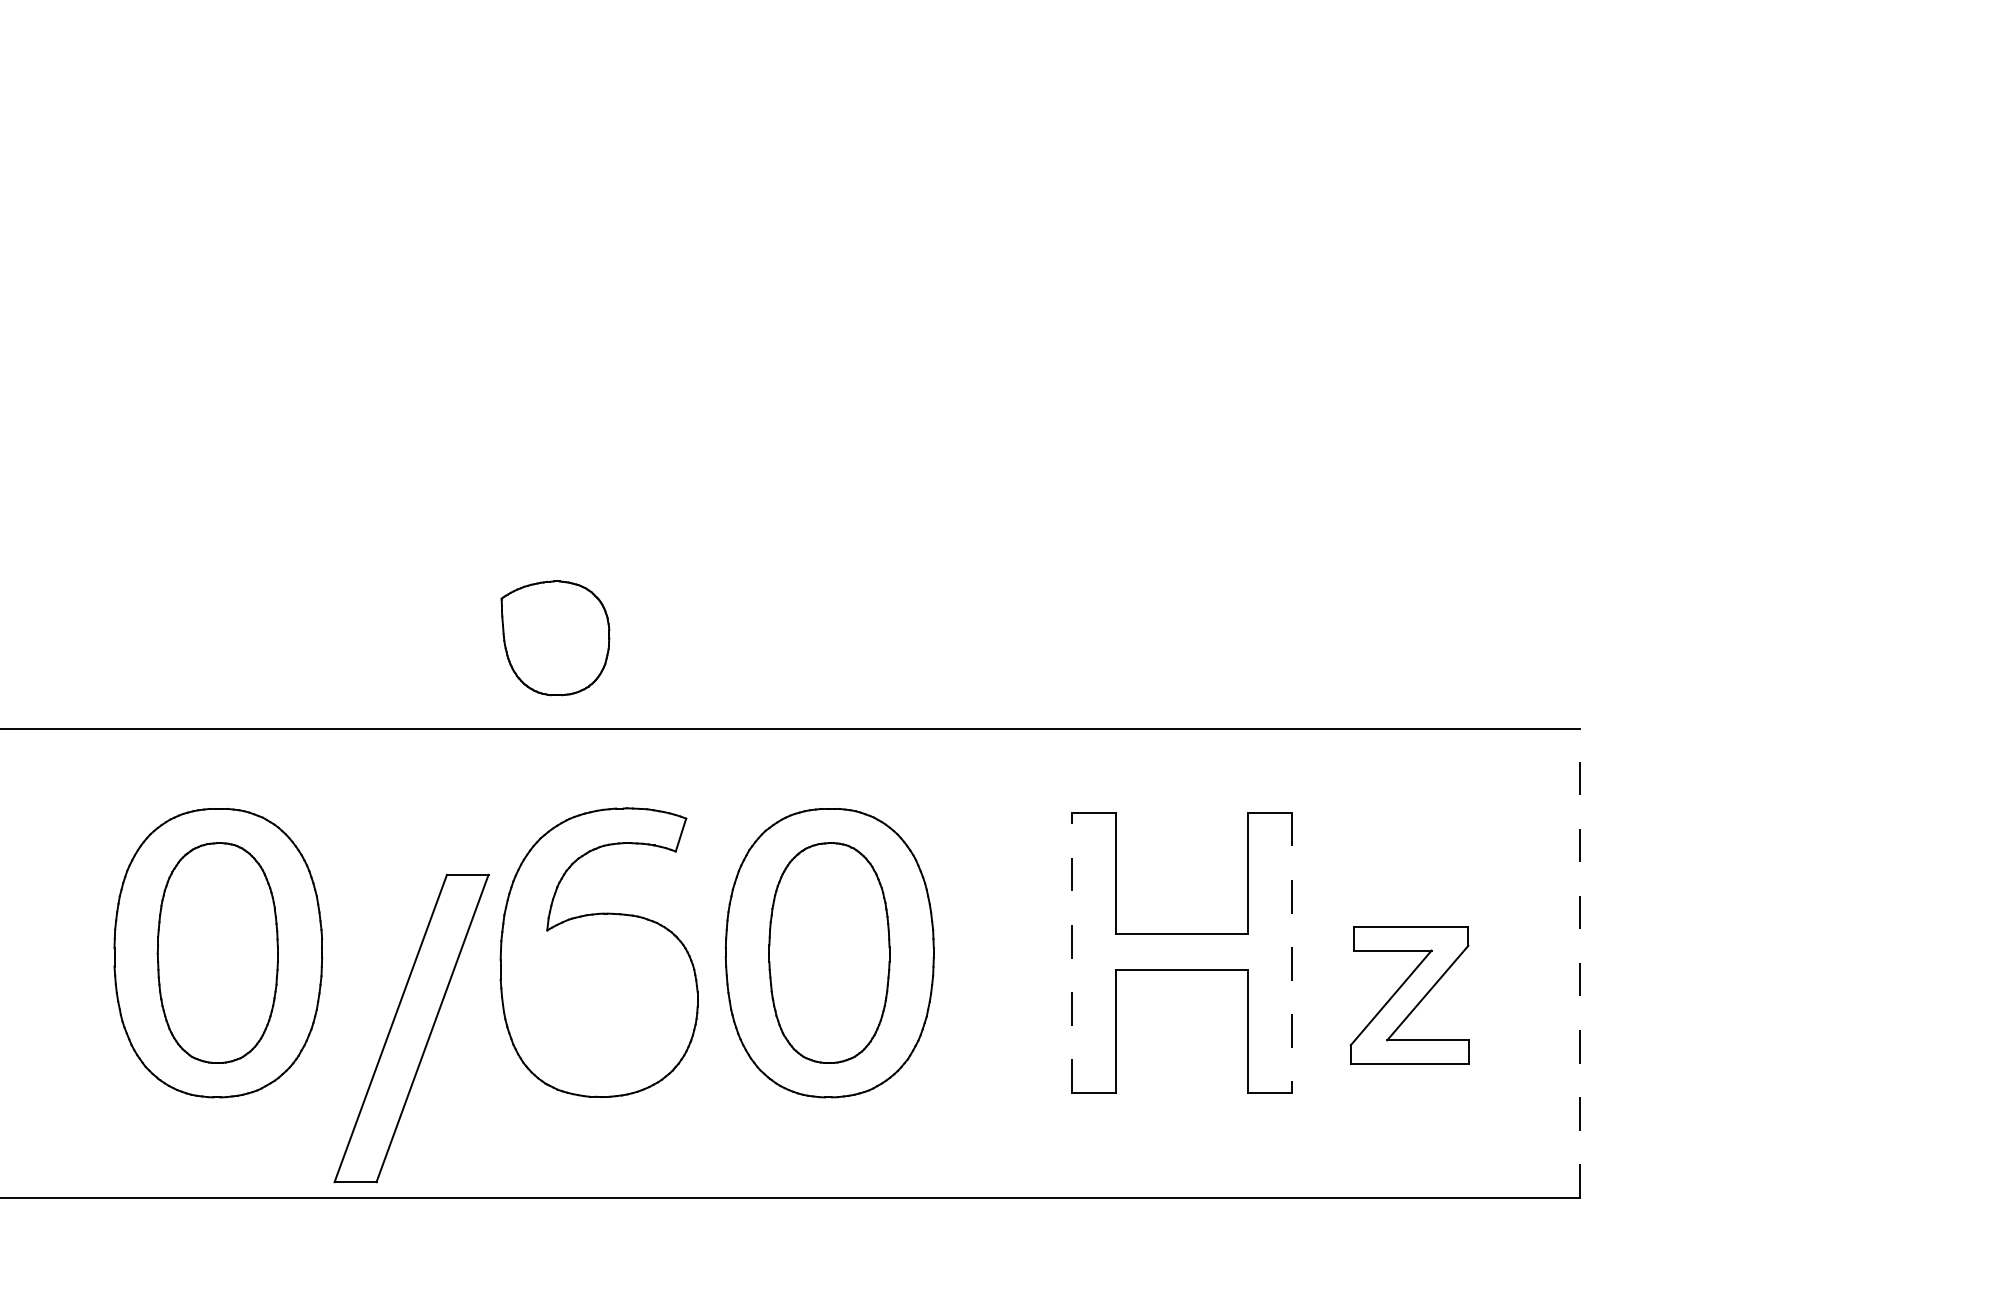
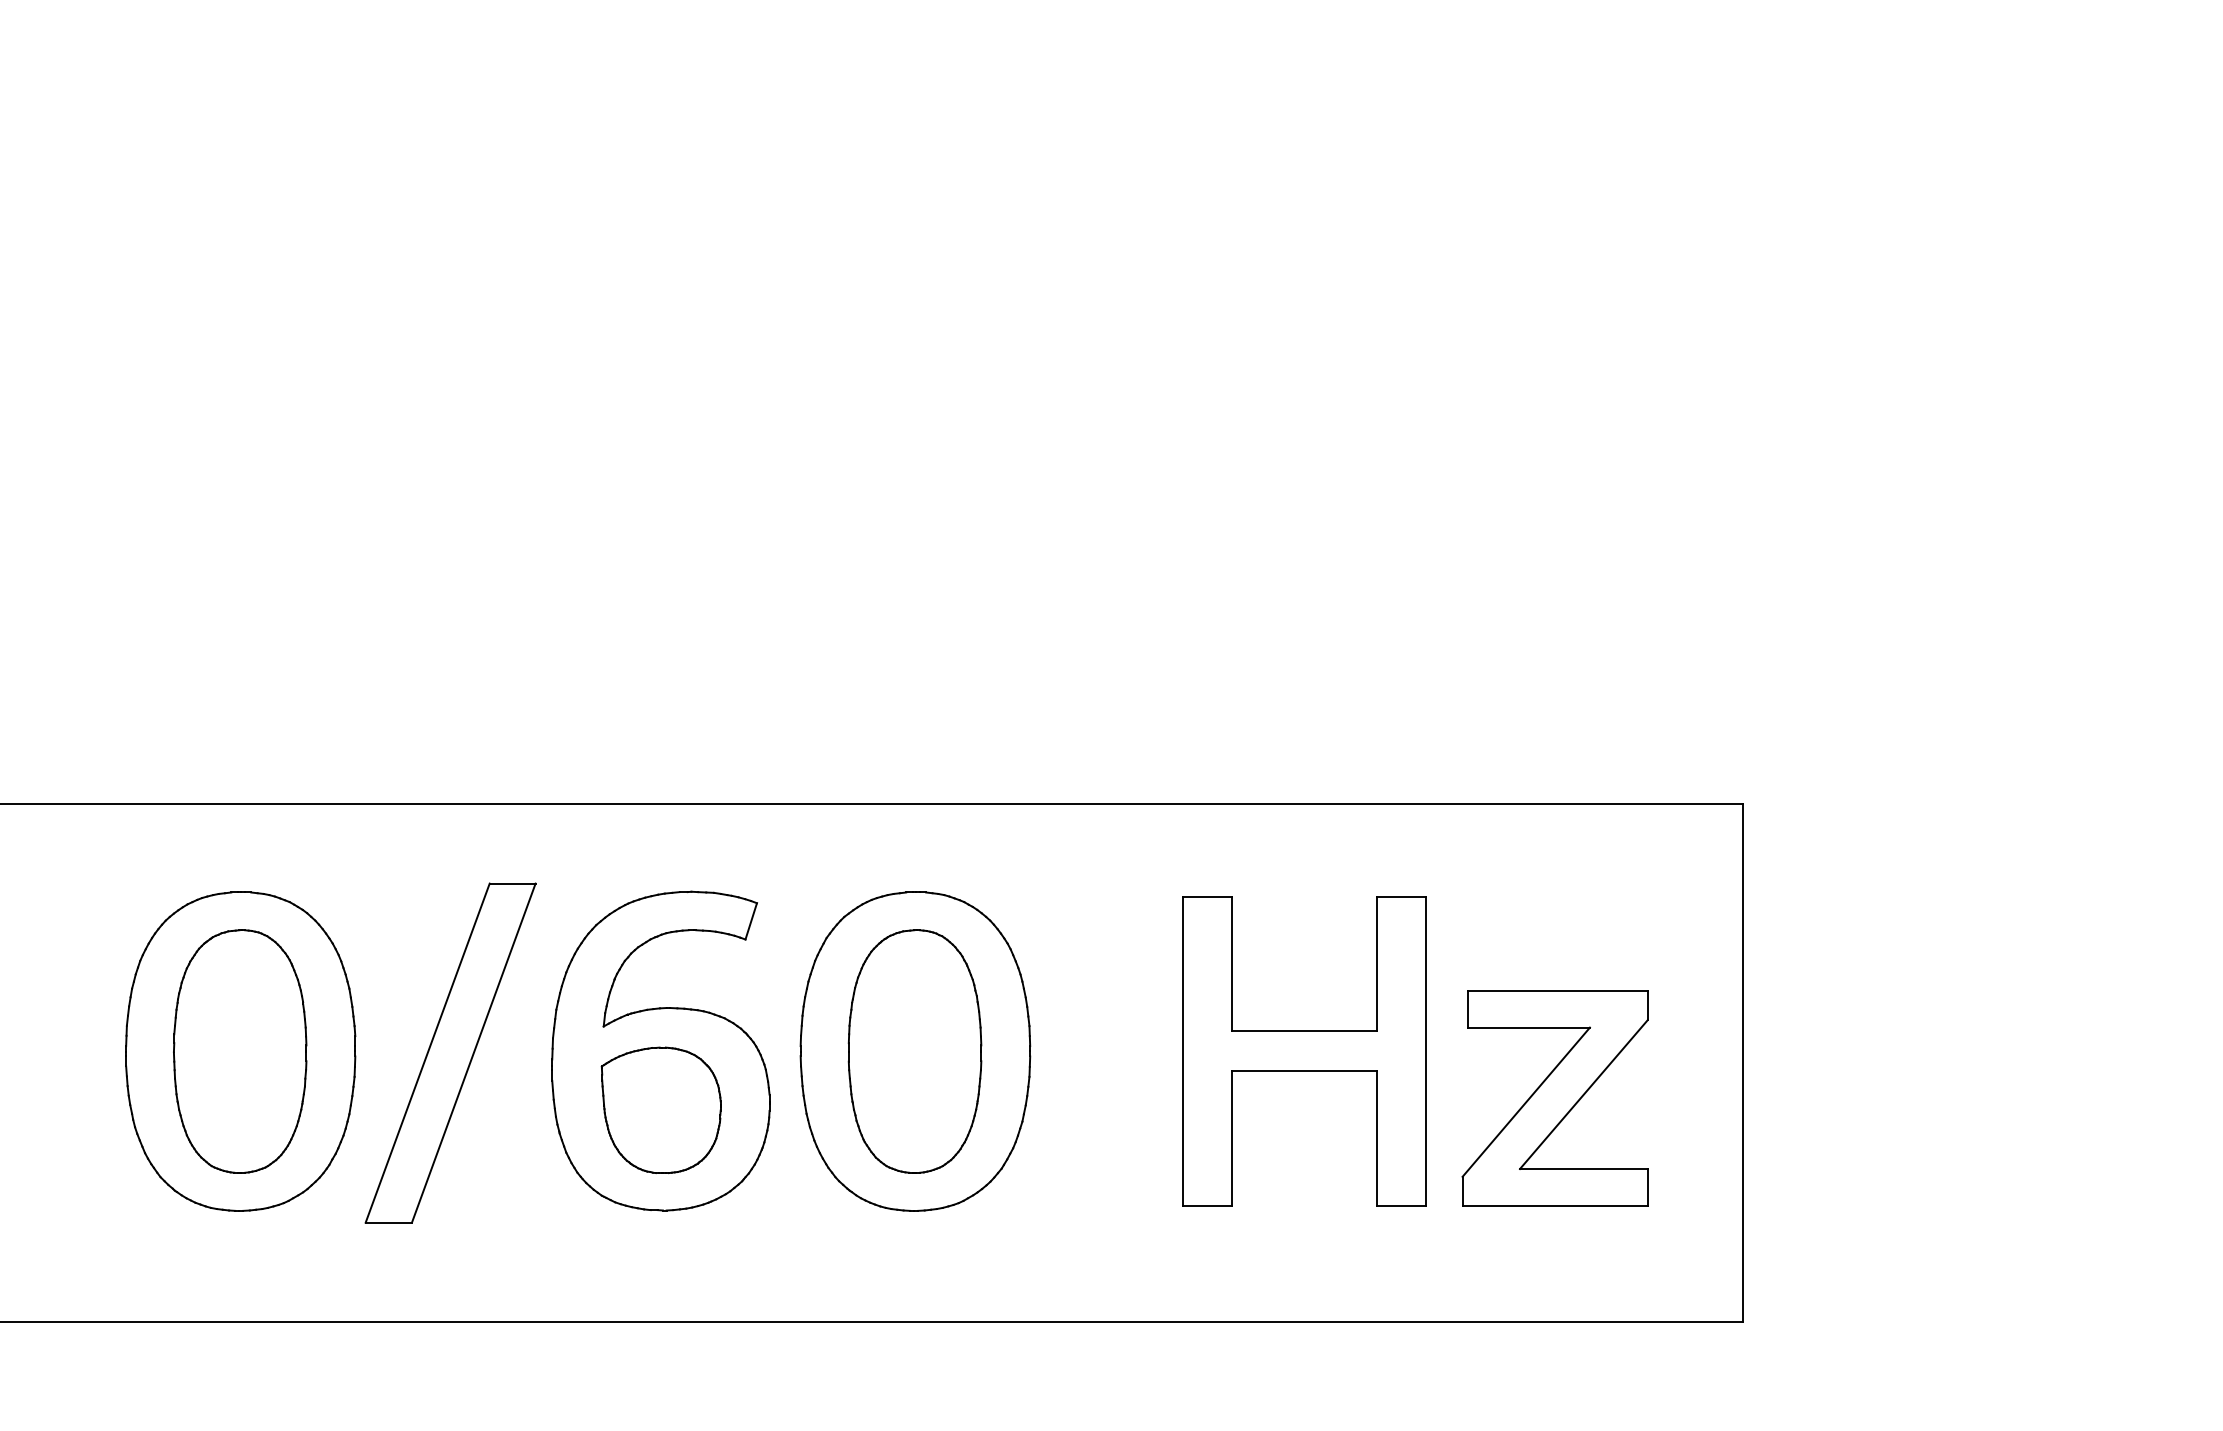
part: (555, 638) -> (661, 1110), moved
line: (1072, 952) -> (1183, 1050), dashed -> solid
line: (1292, 952) -> (1425, 1050), dashed -> solid
line: (1580, 962) -> (1743, 1061), dashed -> solid
part: (1409, 995) -> (1555, 1098), size x1.43
part: (411, 1028) -> (450, 1053), moved

